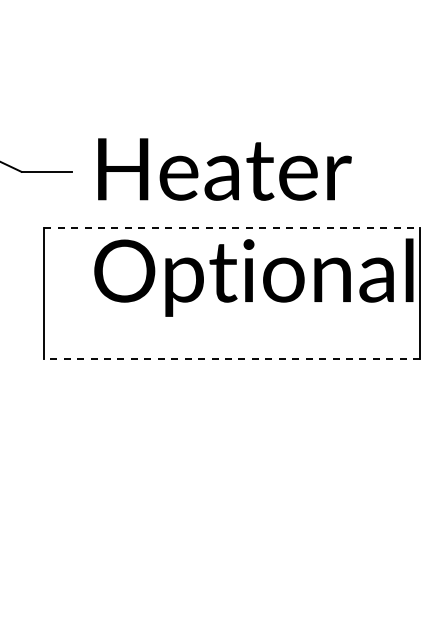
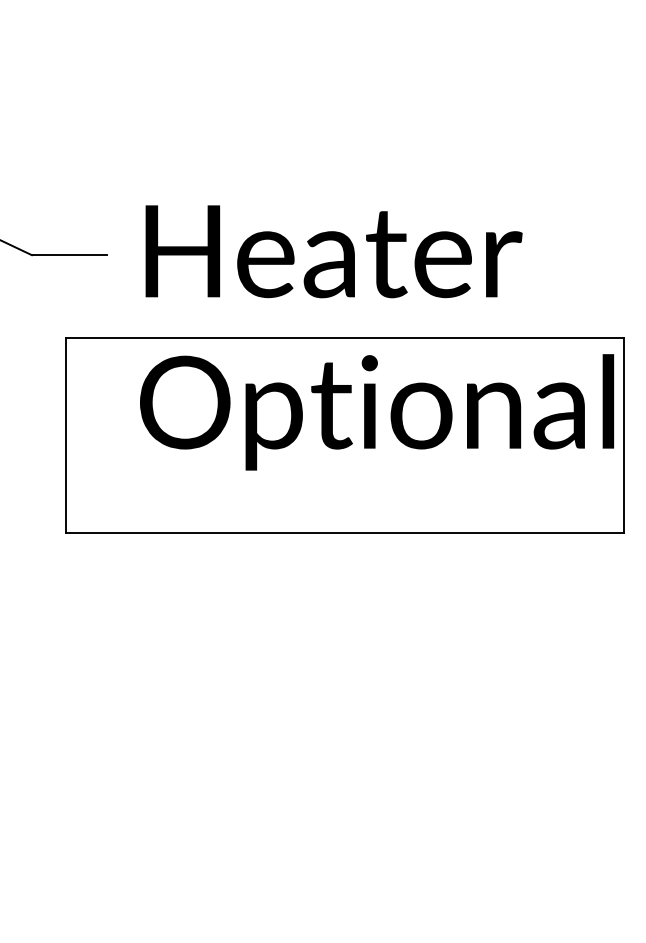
line: (232, 227) -> (345, 337), dashed -> solid
line: (232, 358) -> (345, 532), dashed -> solid

